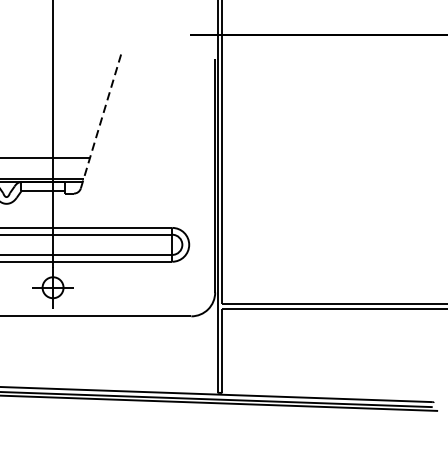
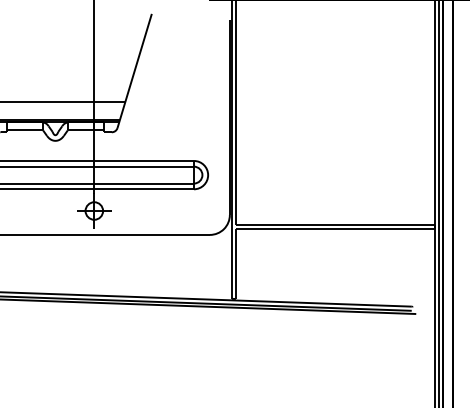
line: (101, 119) -> (134, 70), dashed -> solid

